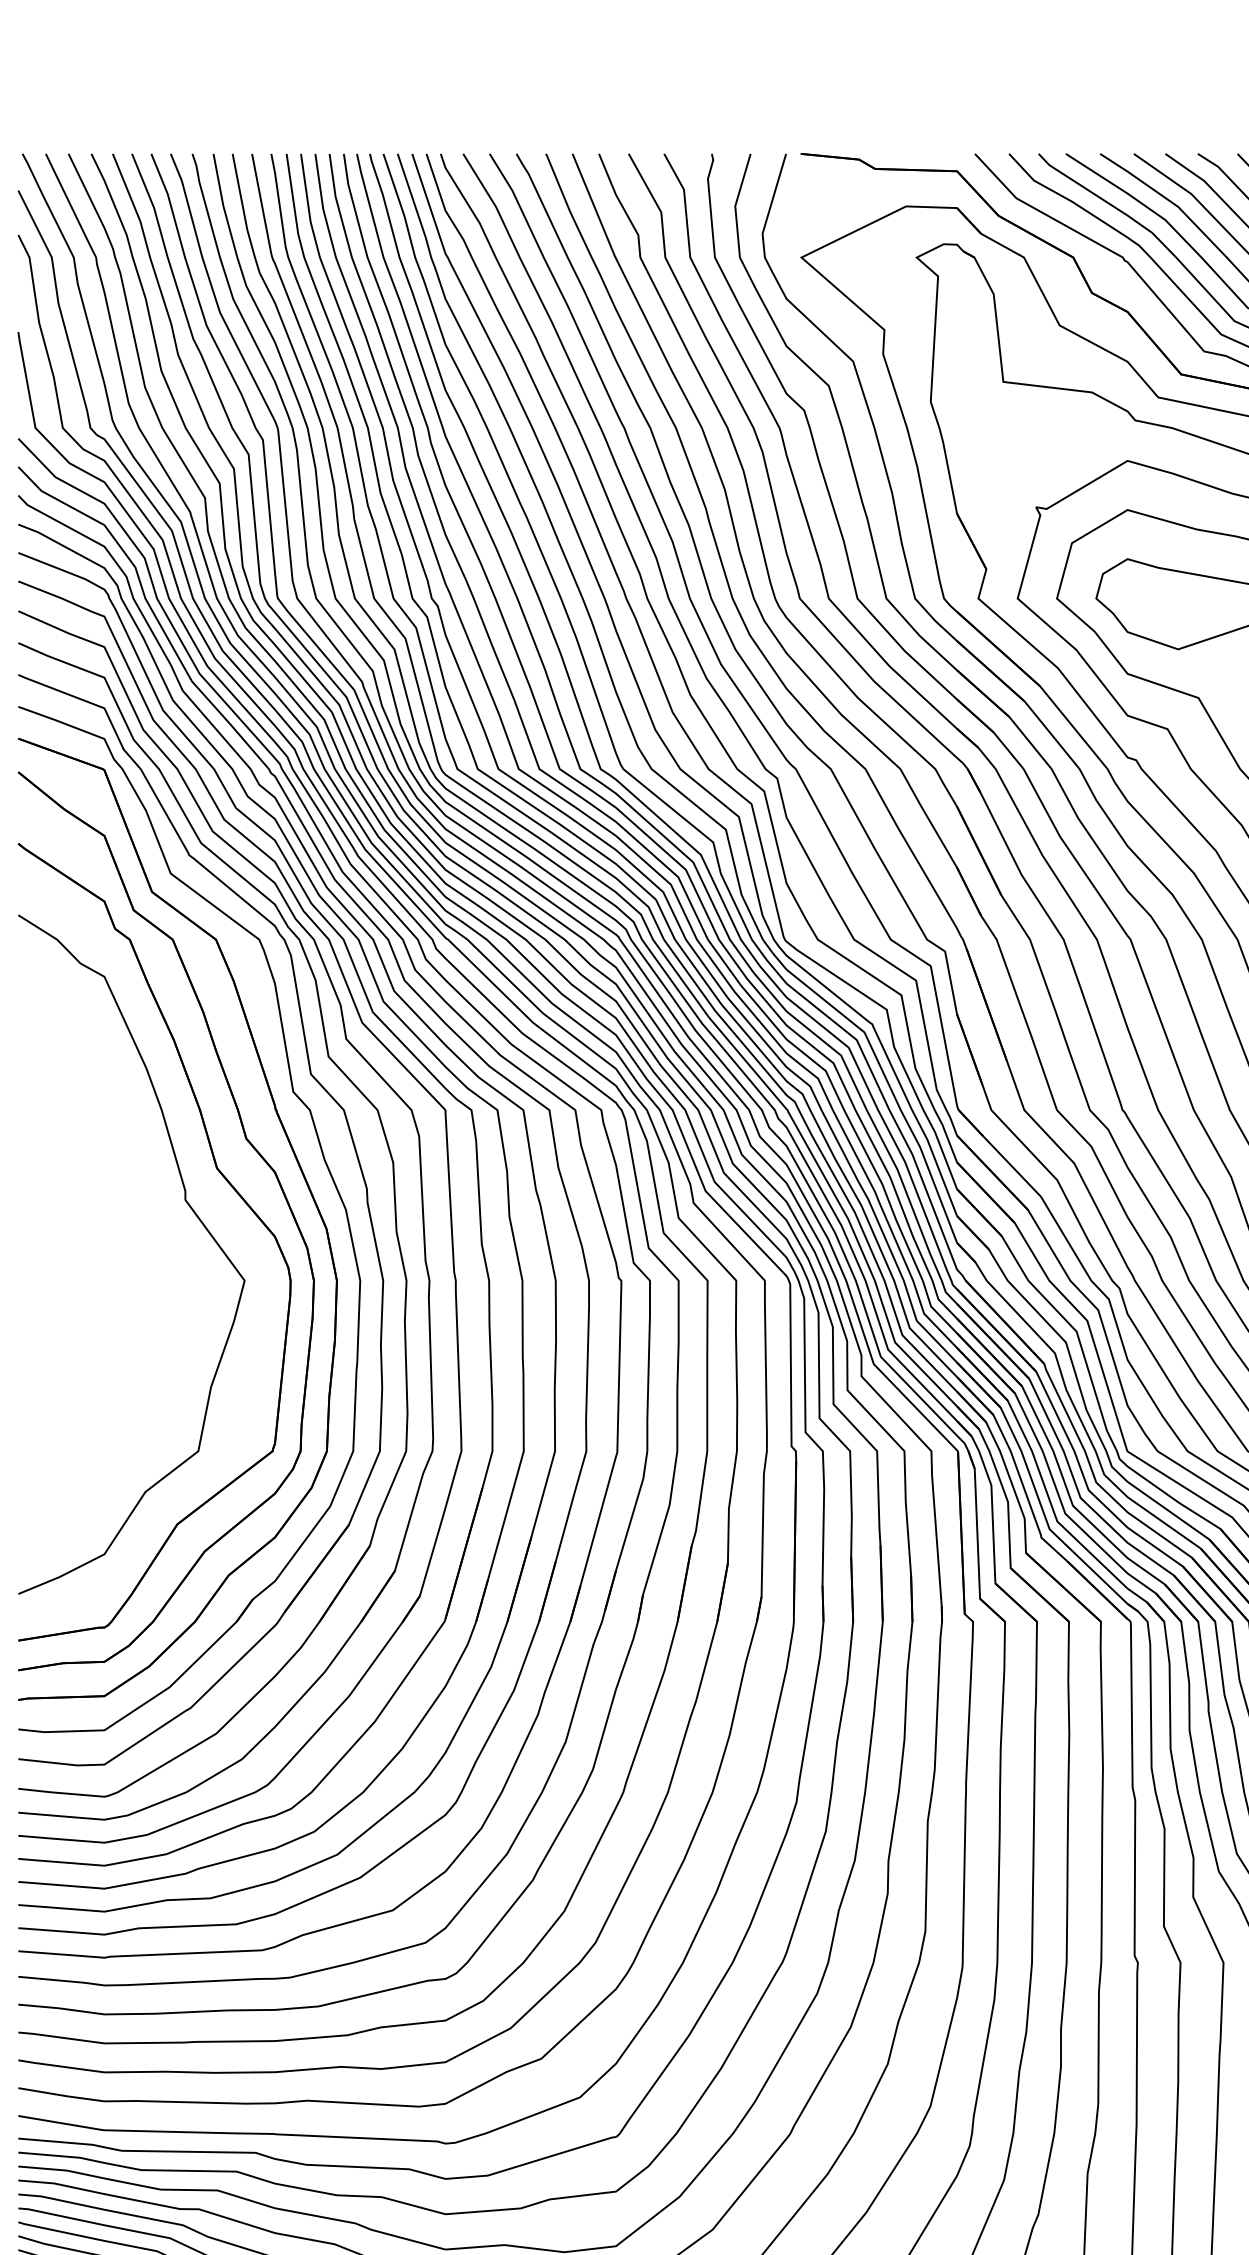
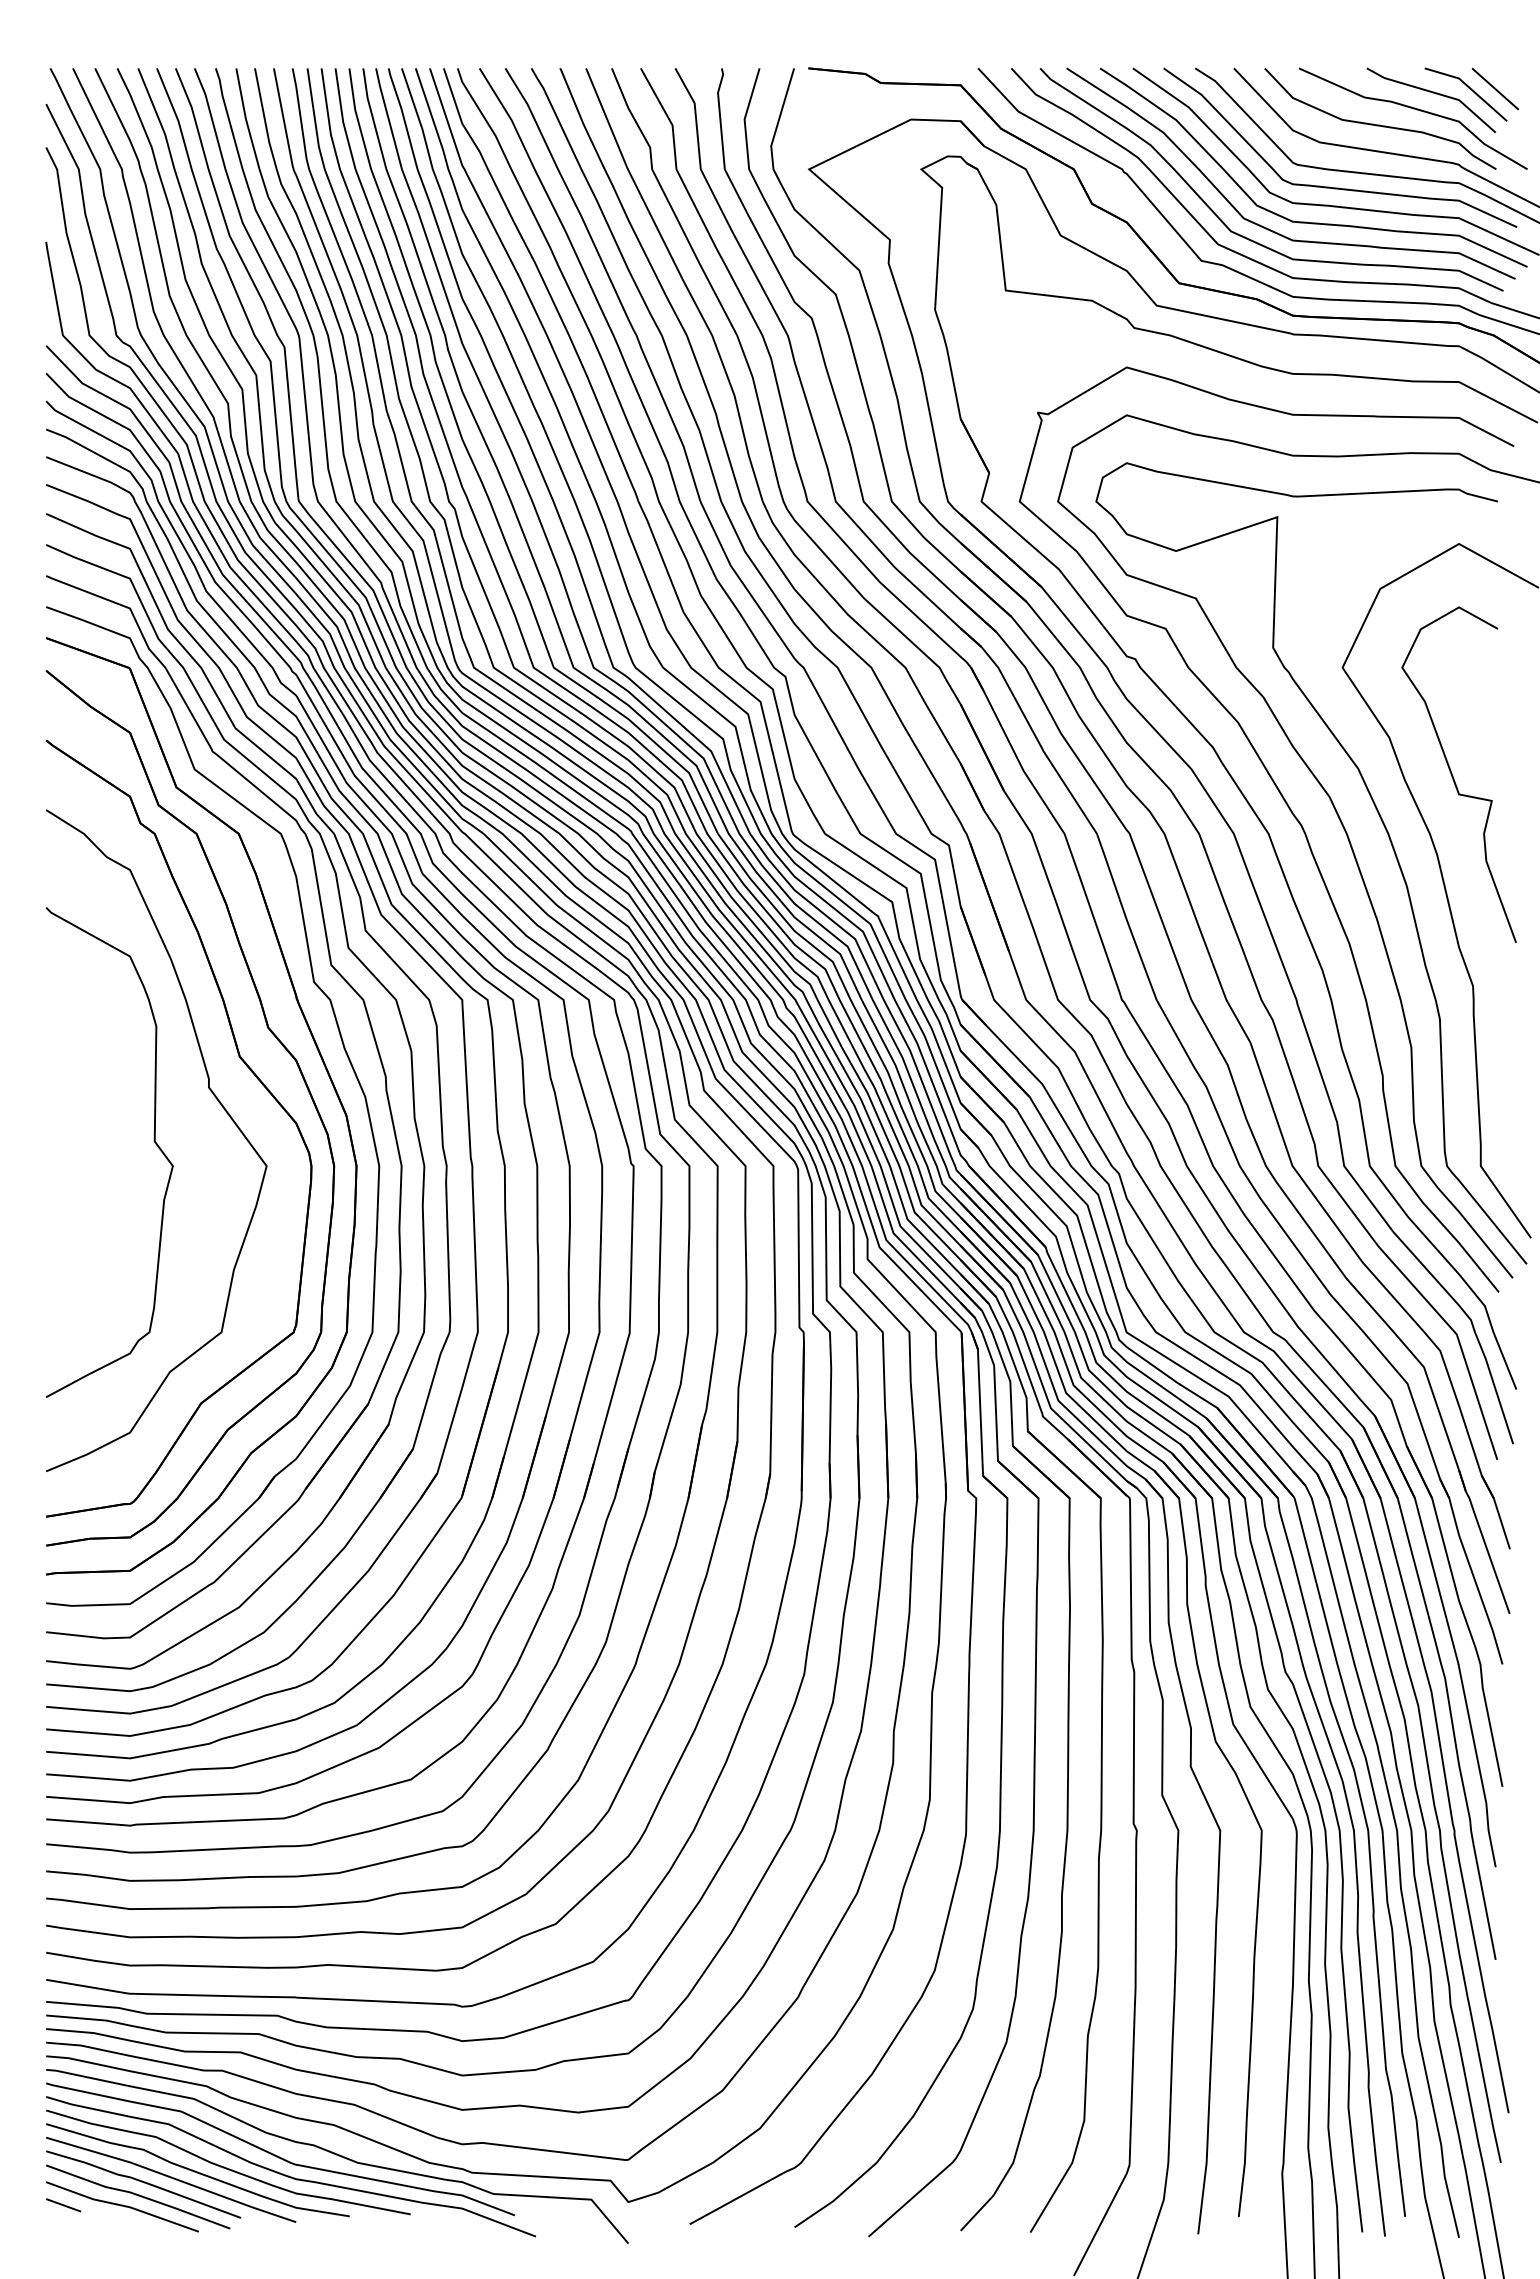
curve: (128, 1255) -> (153, 1141), added

